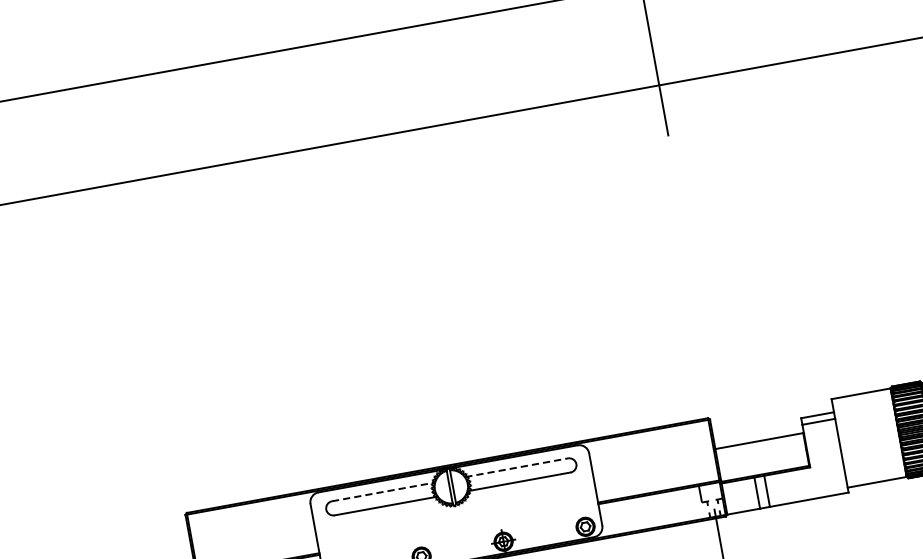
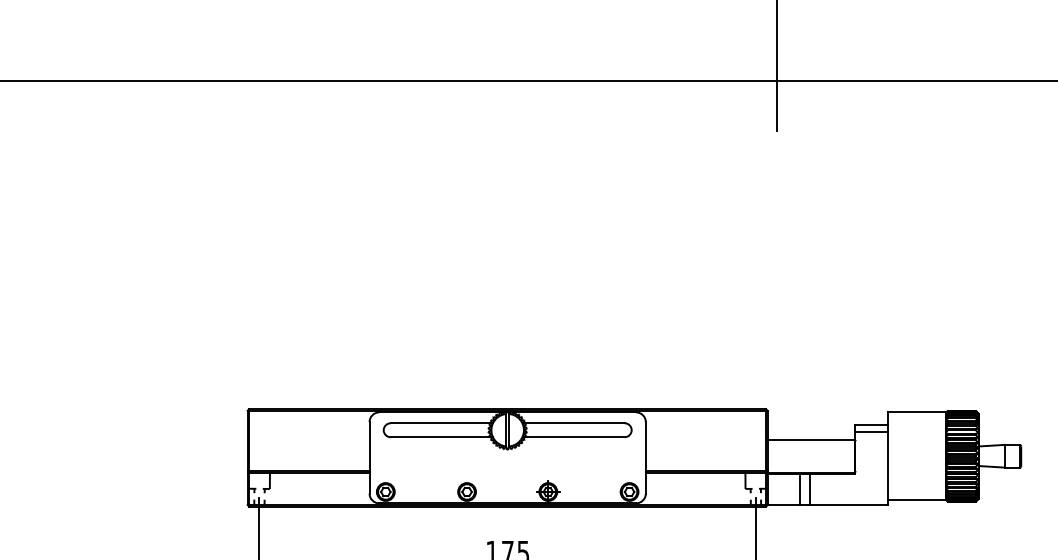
line: (516, 468) -> (573, 423), dashed -> solid
line: (383, 492) -> (441, 423), dashed -> solid

